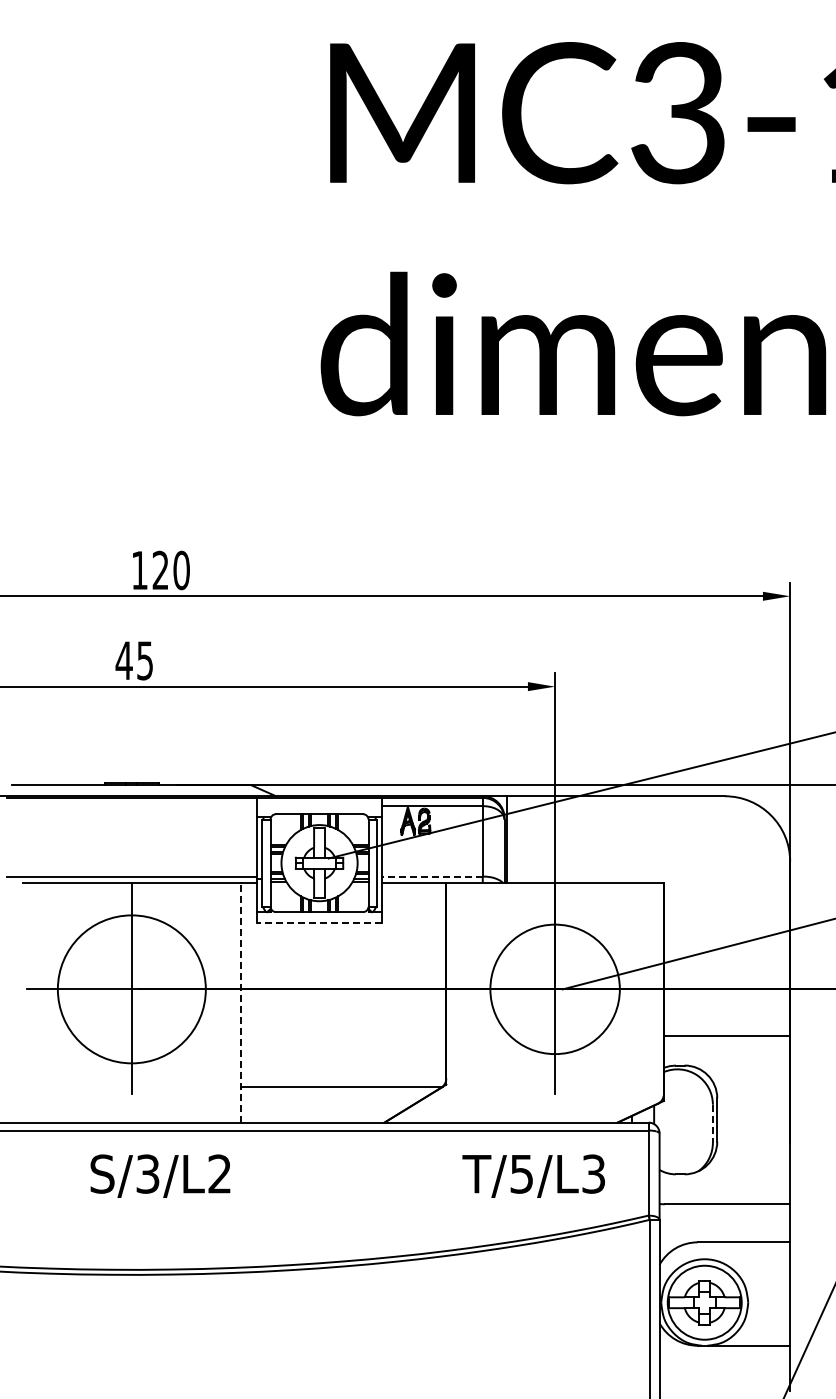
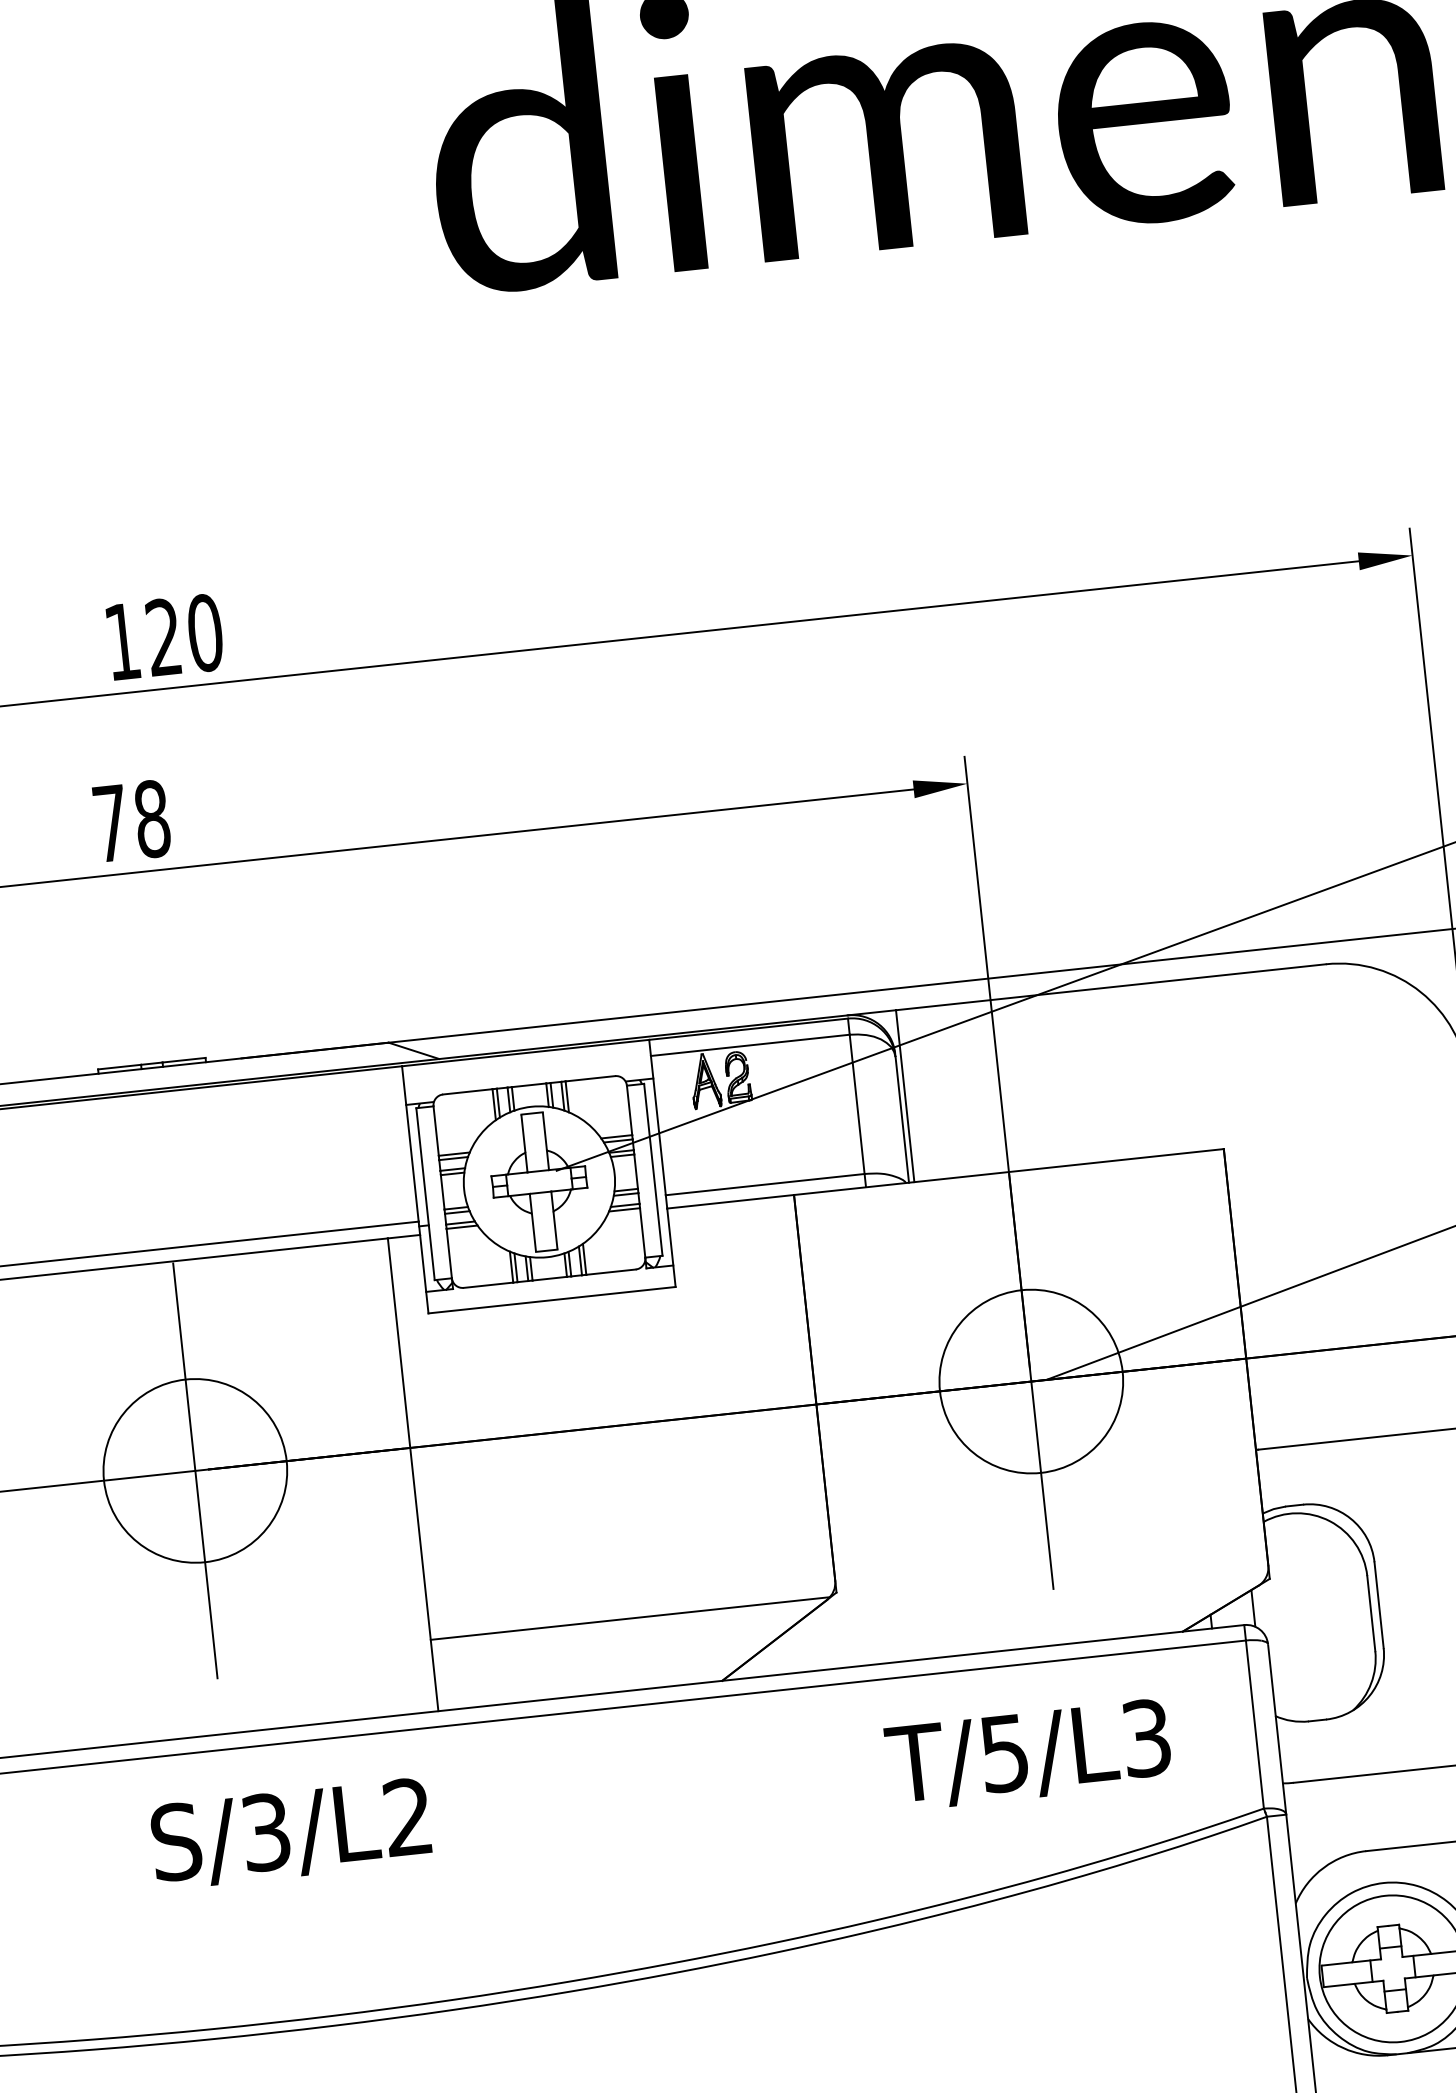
text: (134, 660) -> (131, 820), 45 -> 78
line: (431, 876) -> (763, 1184), dashed -> solid
line: (319, 923) -> (552, 1301), dashed -> solid
circle: (131, 989) -> (194, 1471), size x0.62
circle: (554, 989) -> (1030, 1381), size x0.71
line: (240, 1002) -> (412, 1473), dashed -> solid
line: (712, 1124) -> (1370, 1615), dashed -> solid

